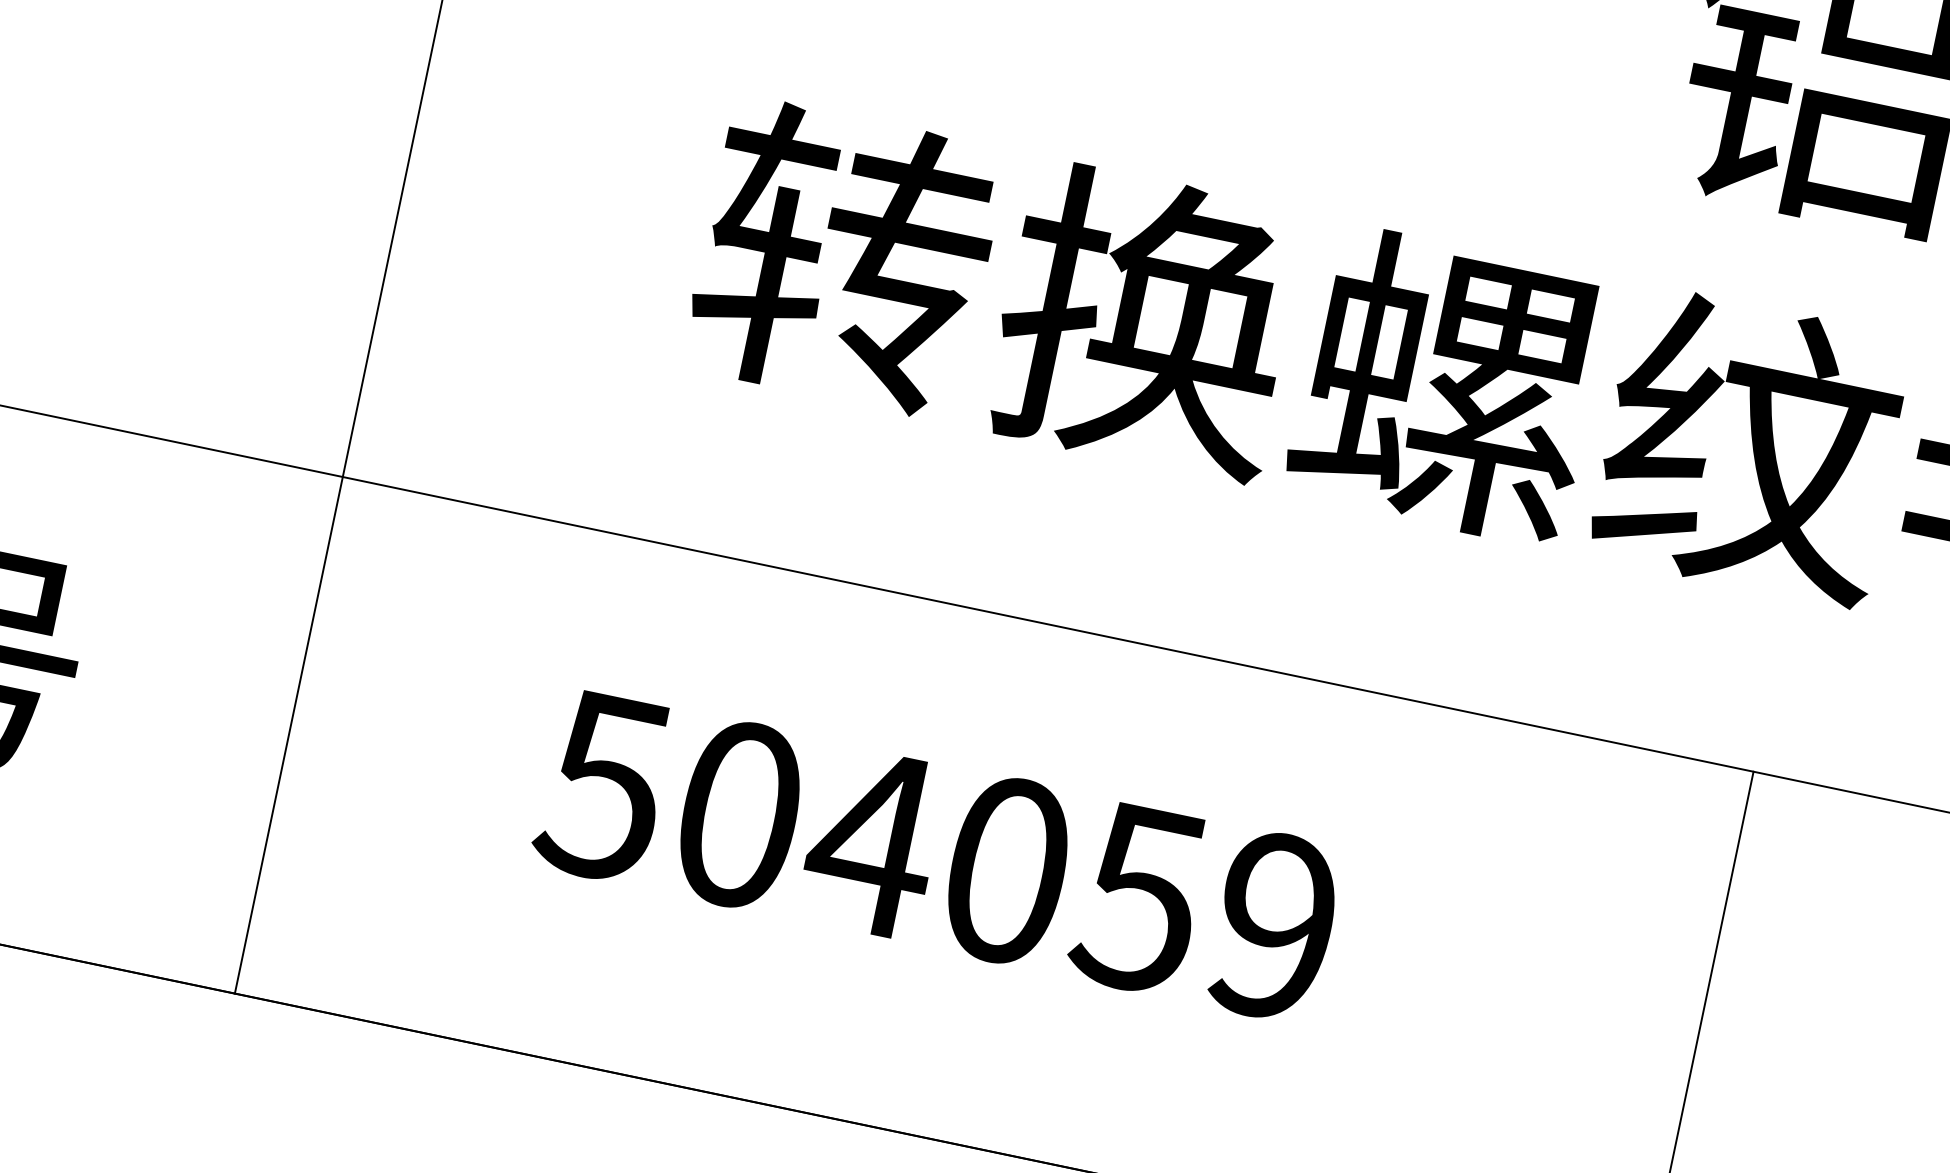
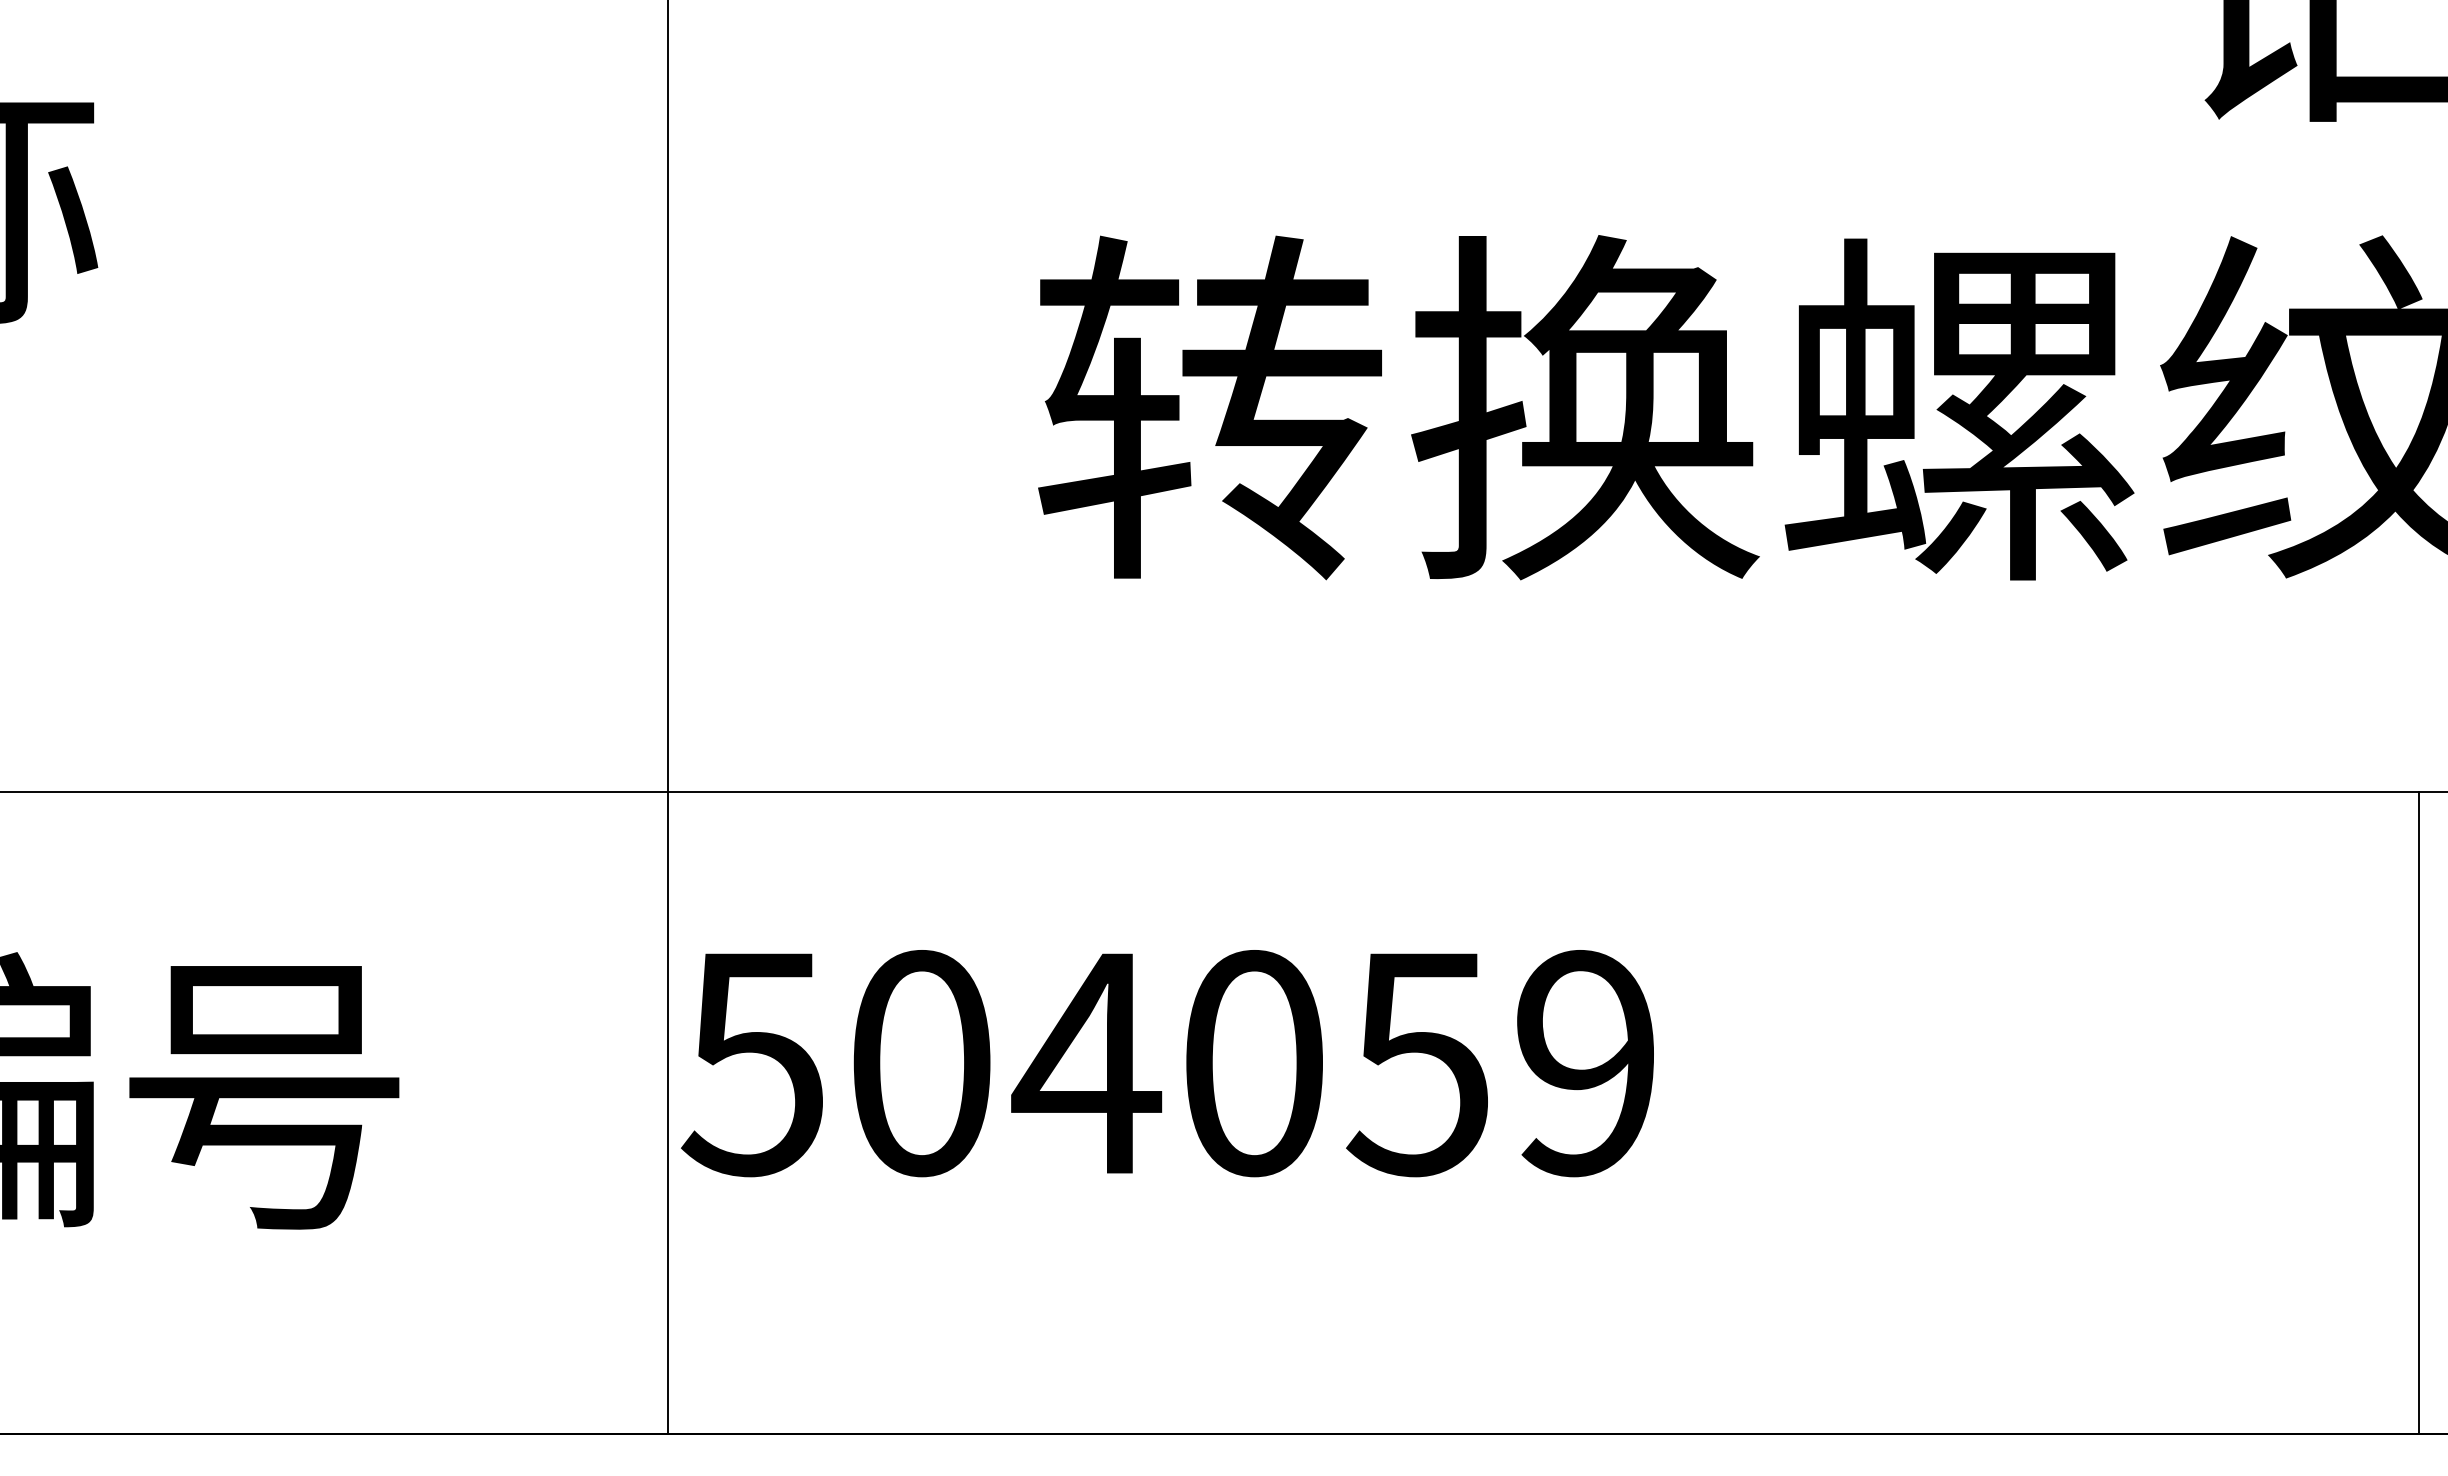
text: (937, 856) -> (1167, 1063), moved

